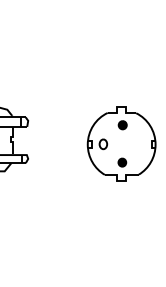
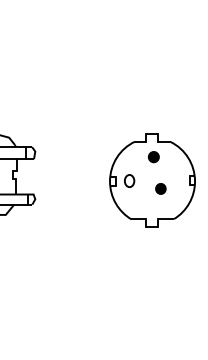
part: (122, 162) -> (161, 188), moved

